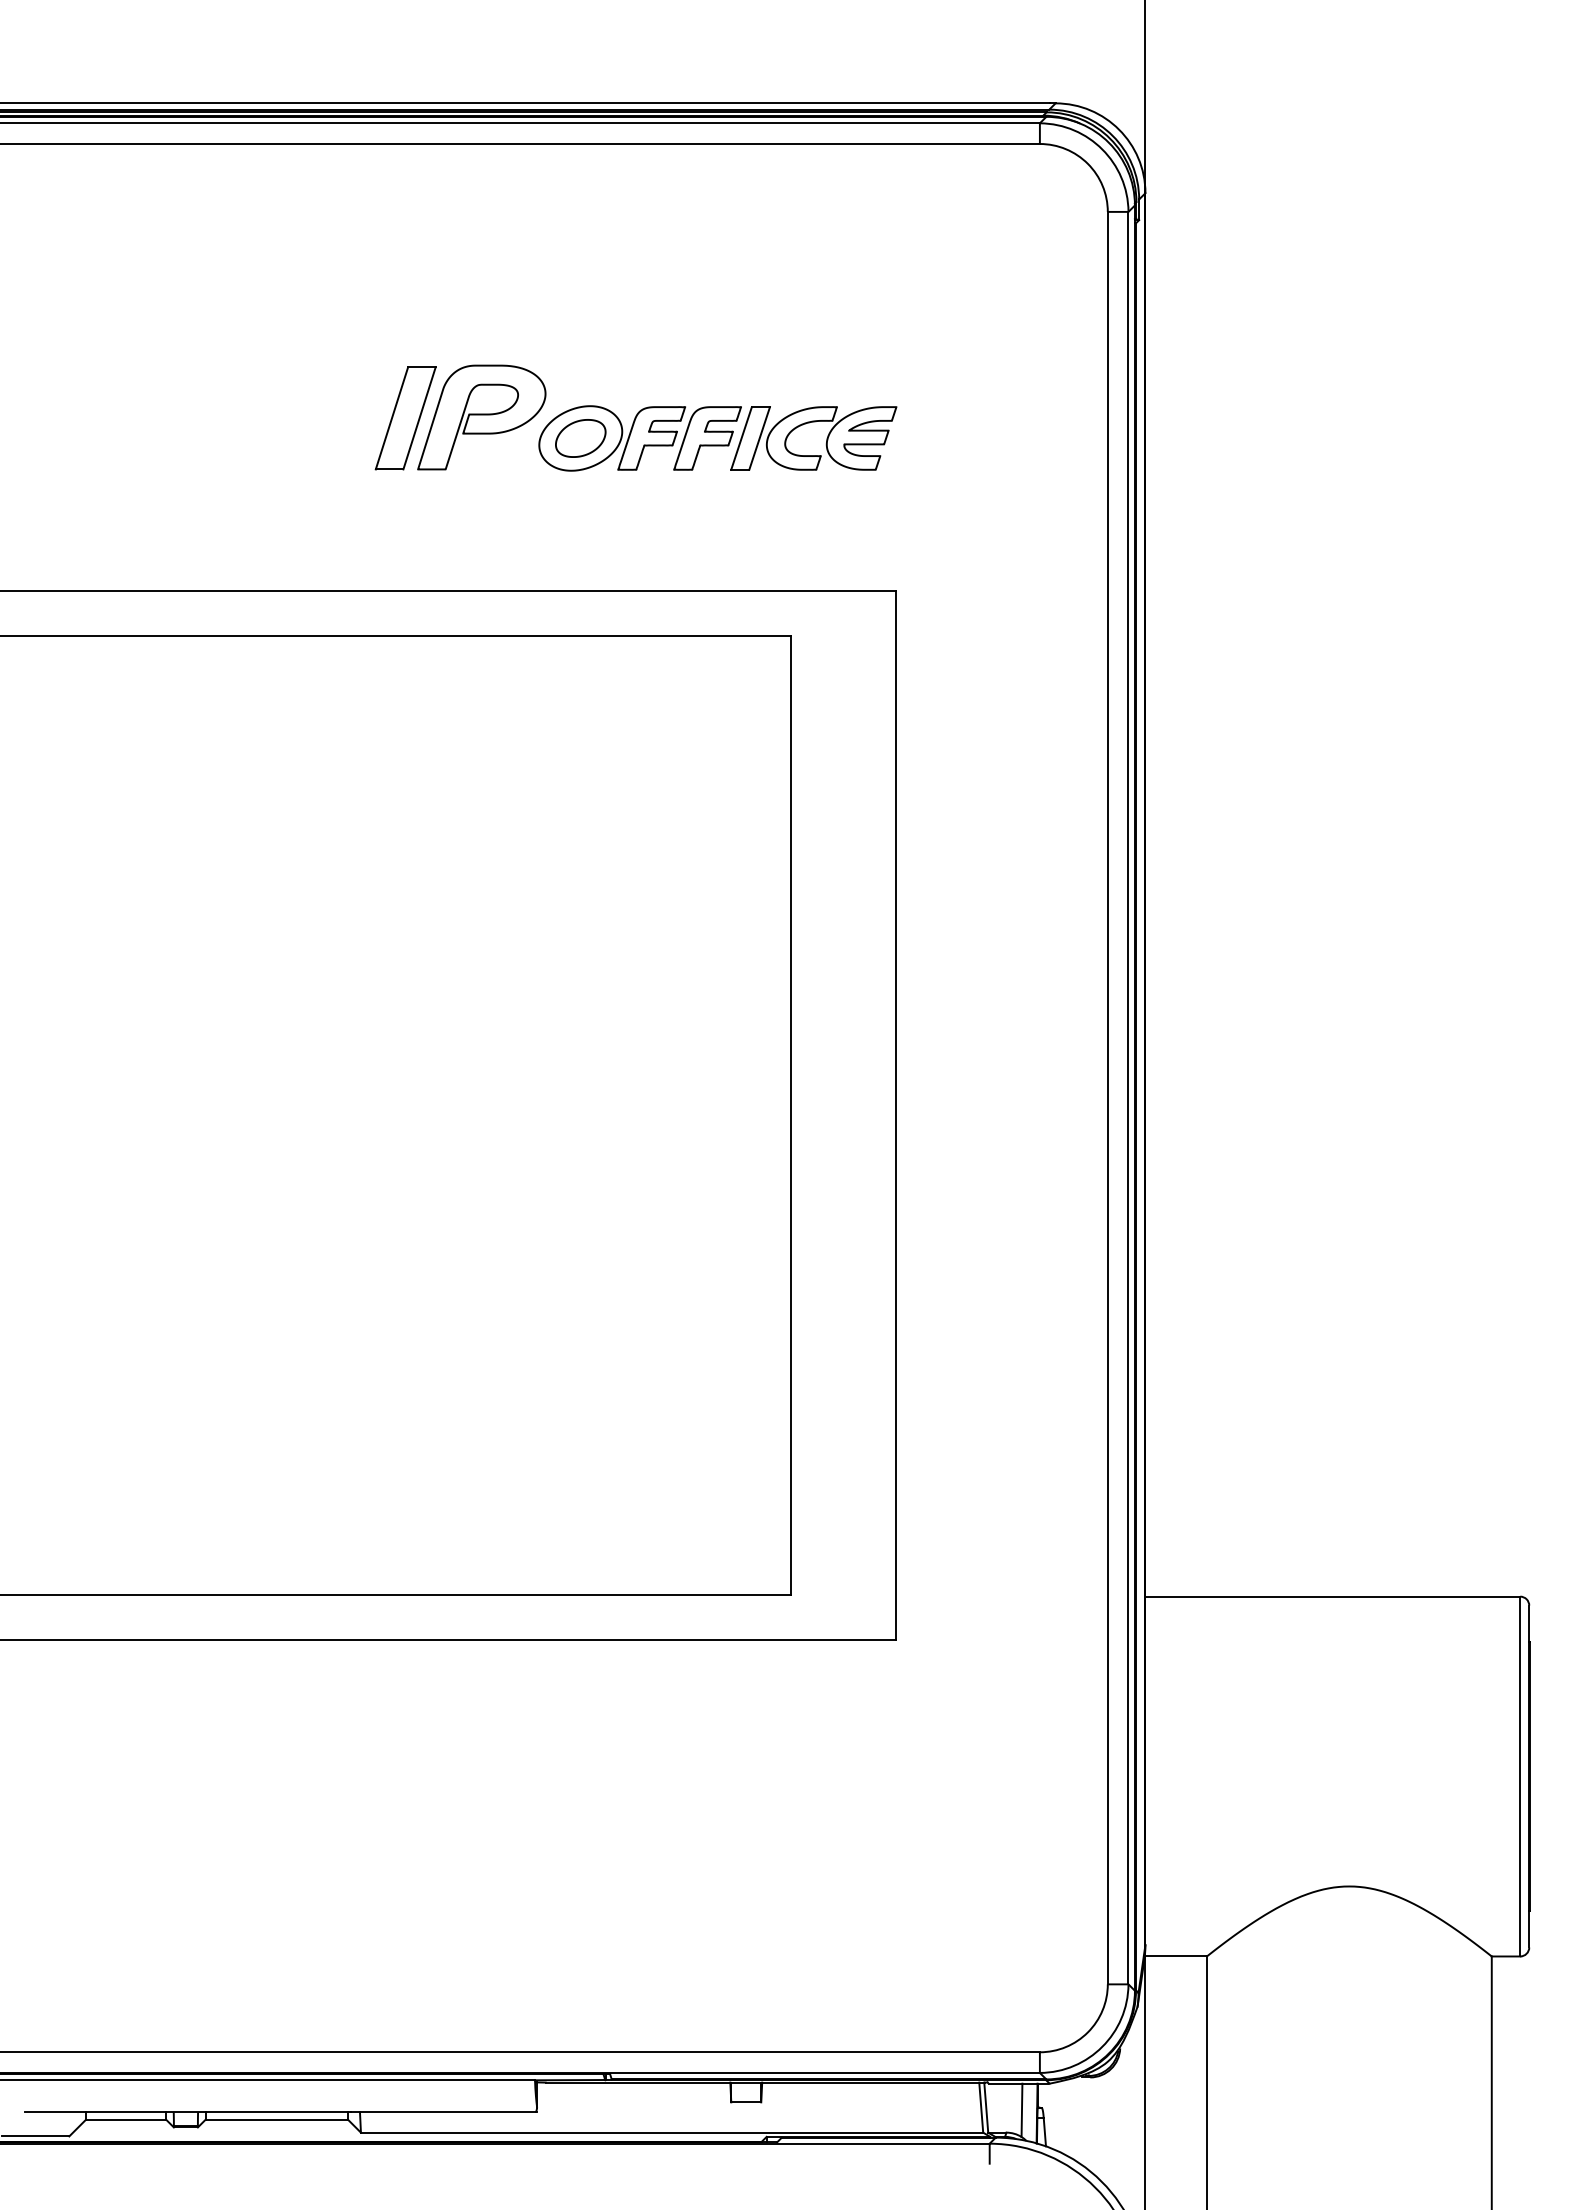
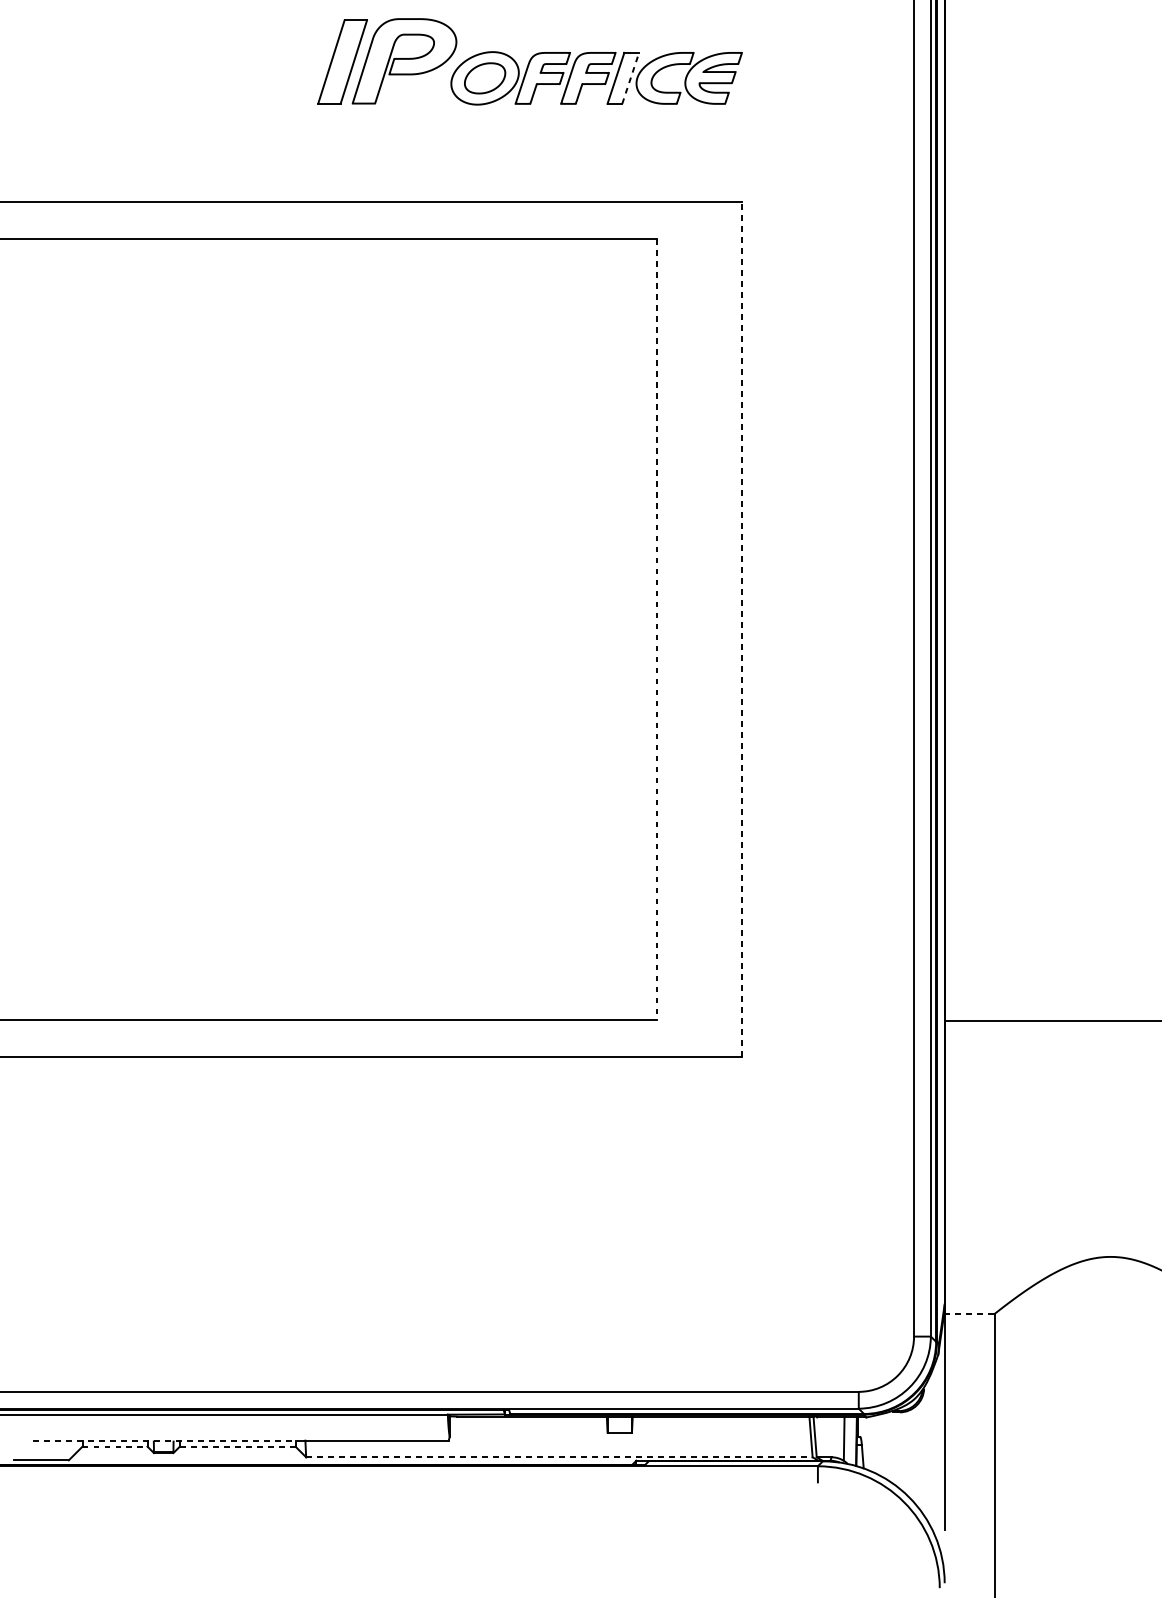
line: (759, 438) -> (630, 78), solid -> dashed
line: (791, 1115) -> (656, 629), solid -> dashed
line: (896, 1115) -> (742, 629), solid -> dashed
line: (1176, 1956) -> (969, 1313), solid -> dashed
line: (188, 2112) -> (165, 1440), solid -> dashed
line: (126, 2119) -> (115, 1446), solid -> dashed
line: (277, 2119) -> (238, 1446), solid -> dashed
line: (672, 2132) -> (559, 1457), solid -> dashed

